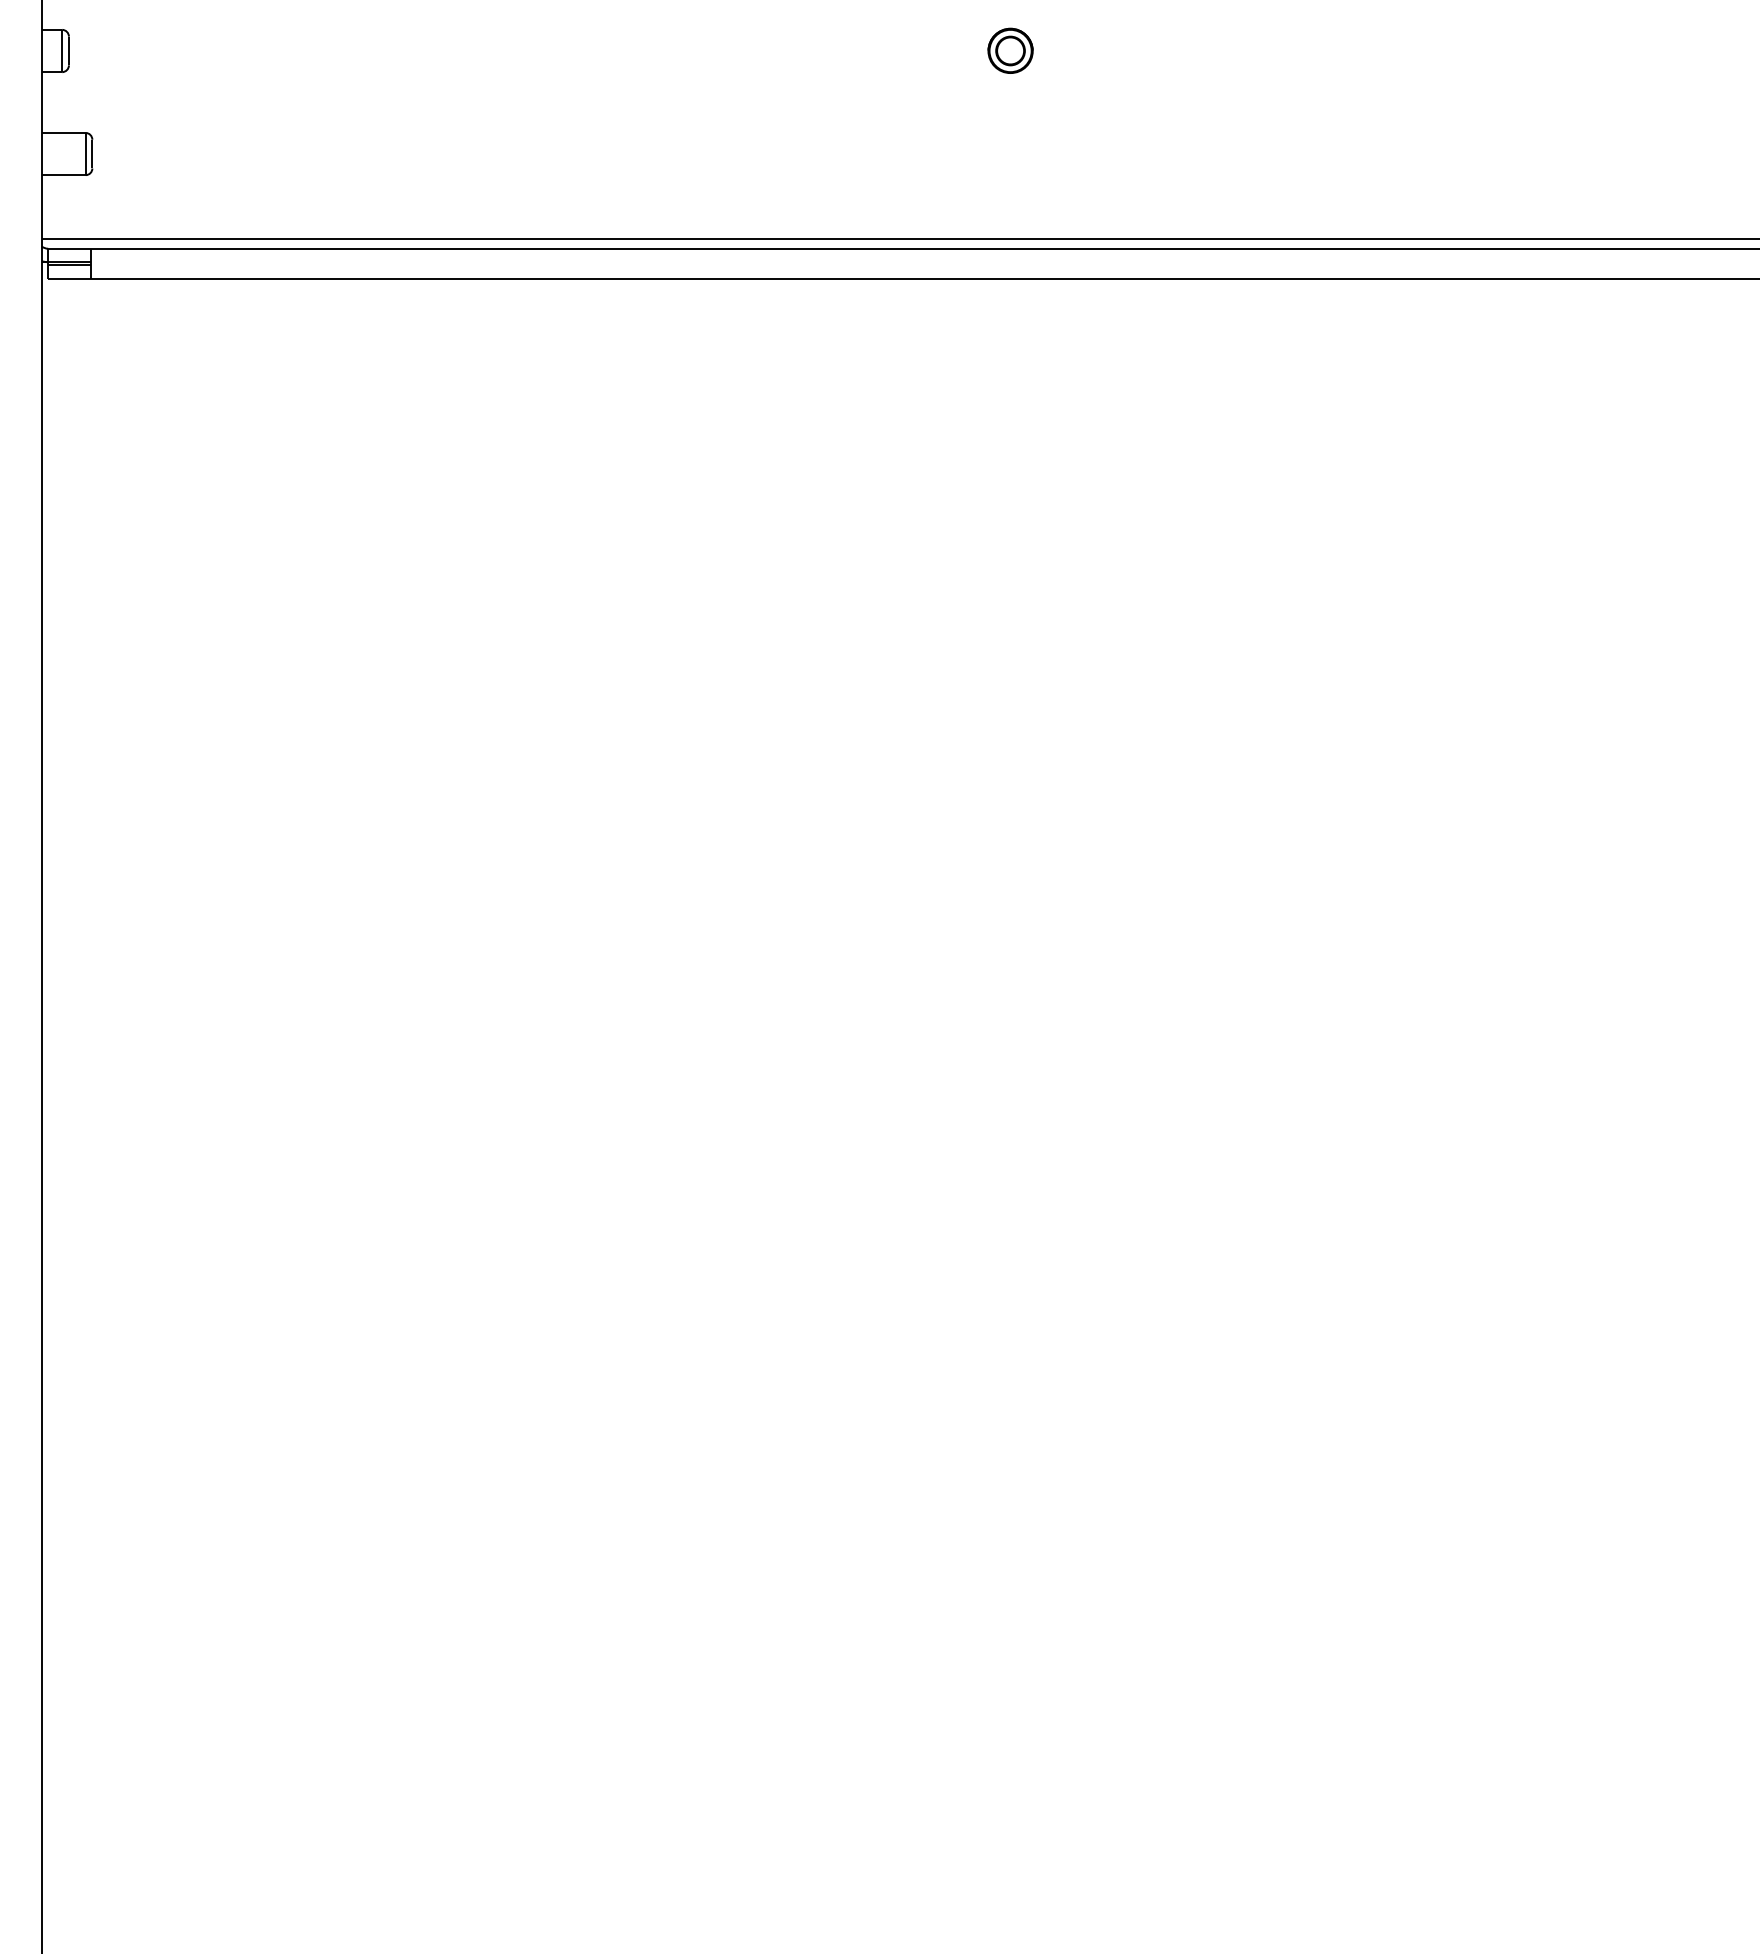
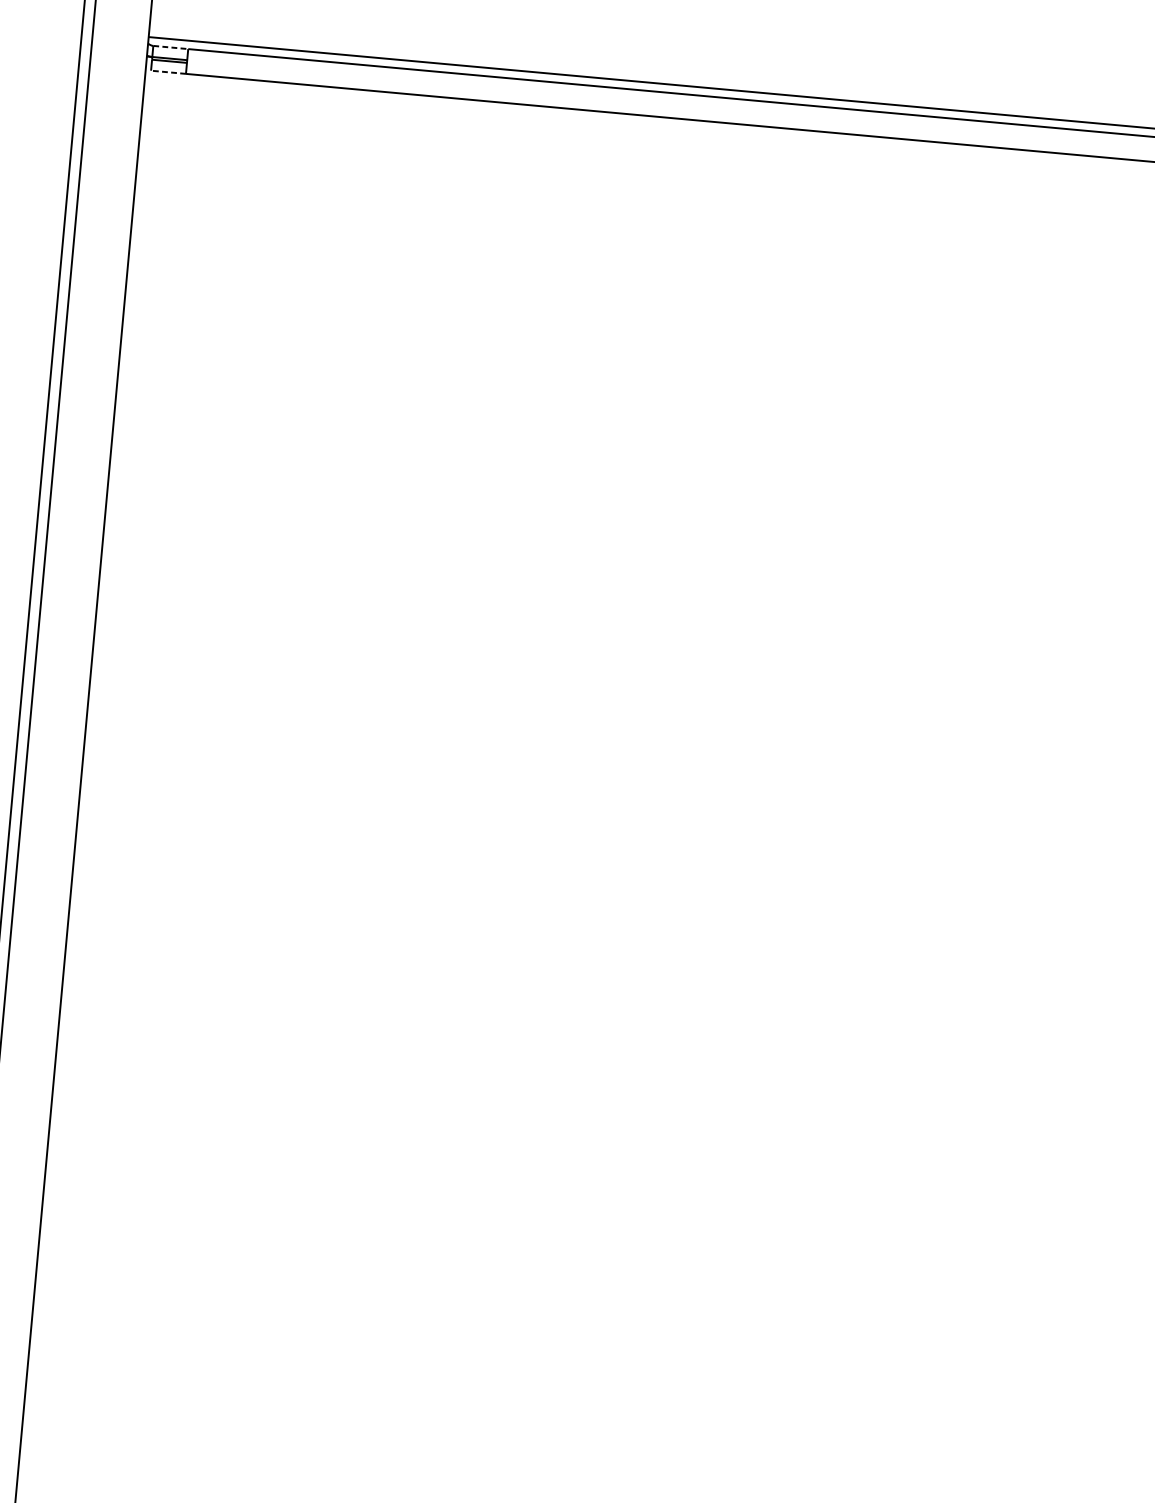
line: (69, 248) -> (170, 47), solid -> dashed
line: (68, 278) -> (167, 72), solid -> dashed

